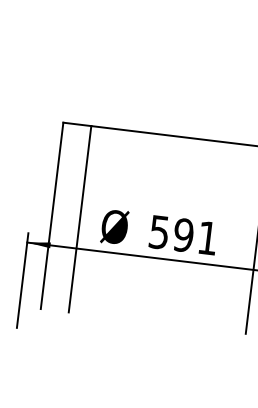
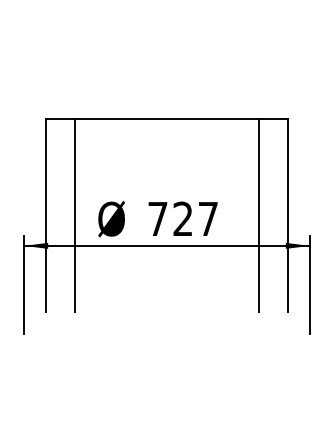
text: (183, 234) -> (182, 218), 591 -> 727

